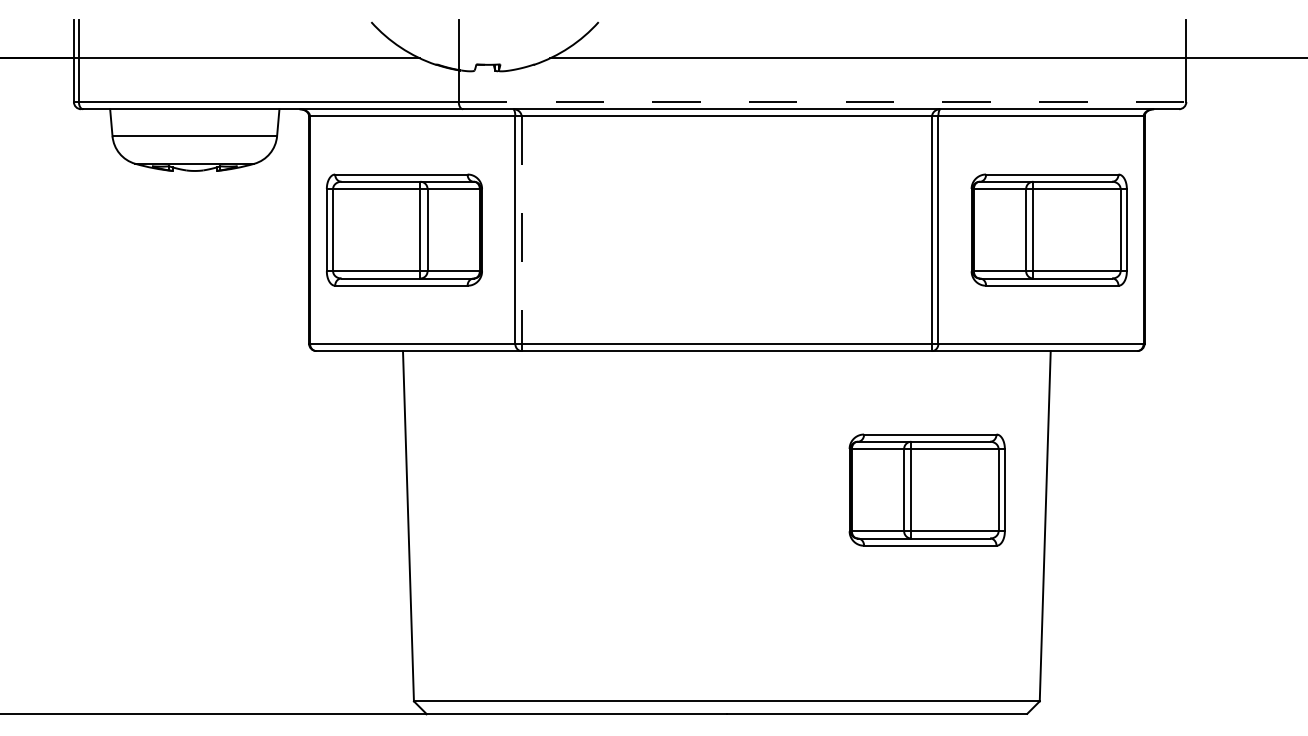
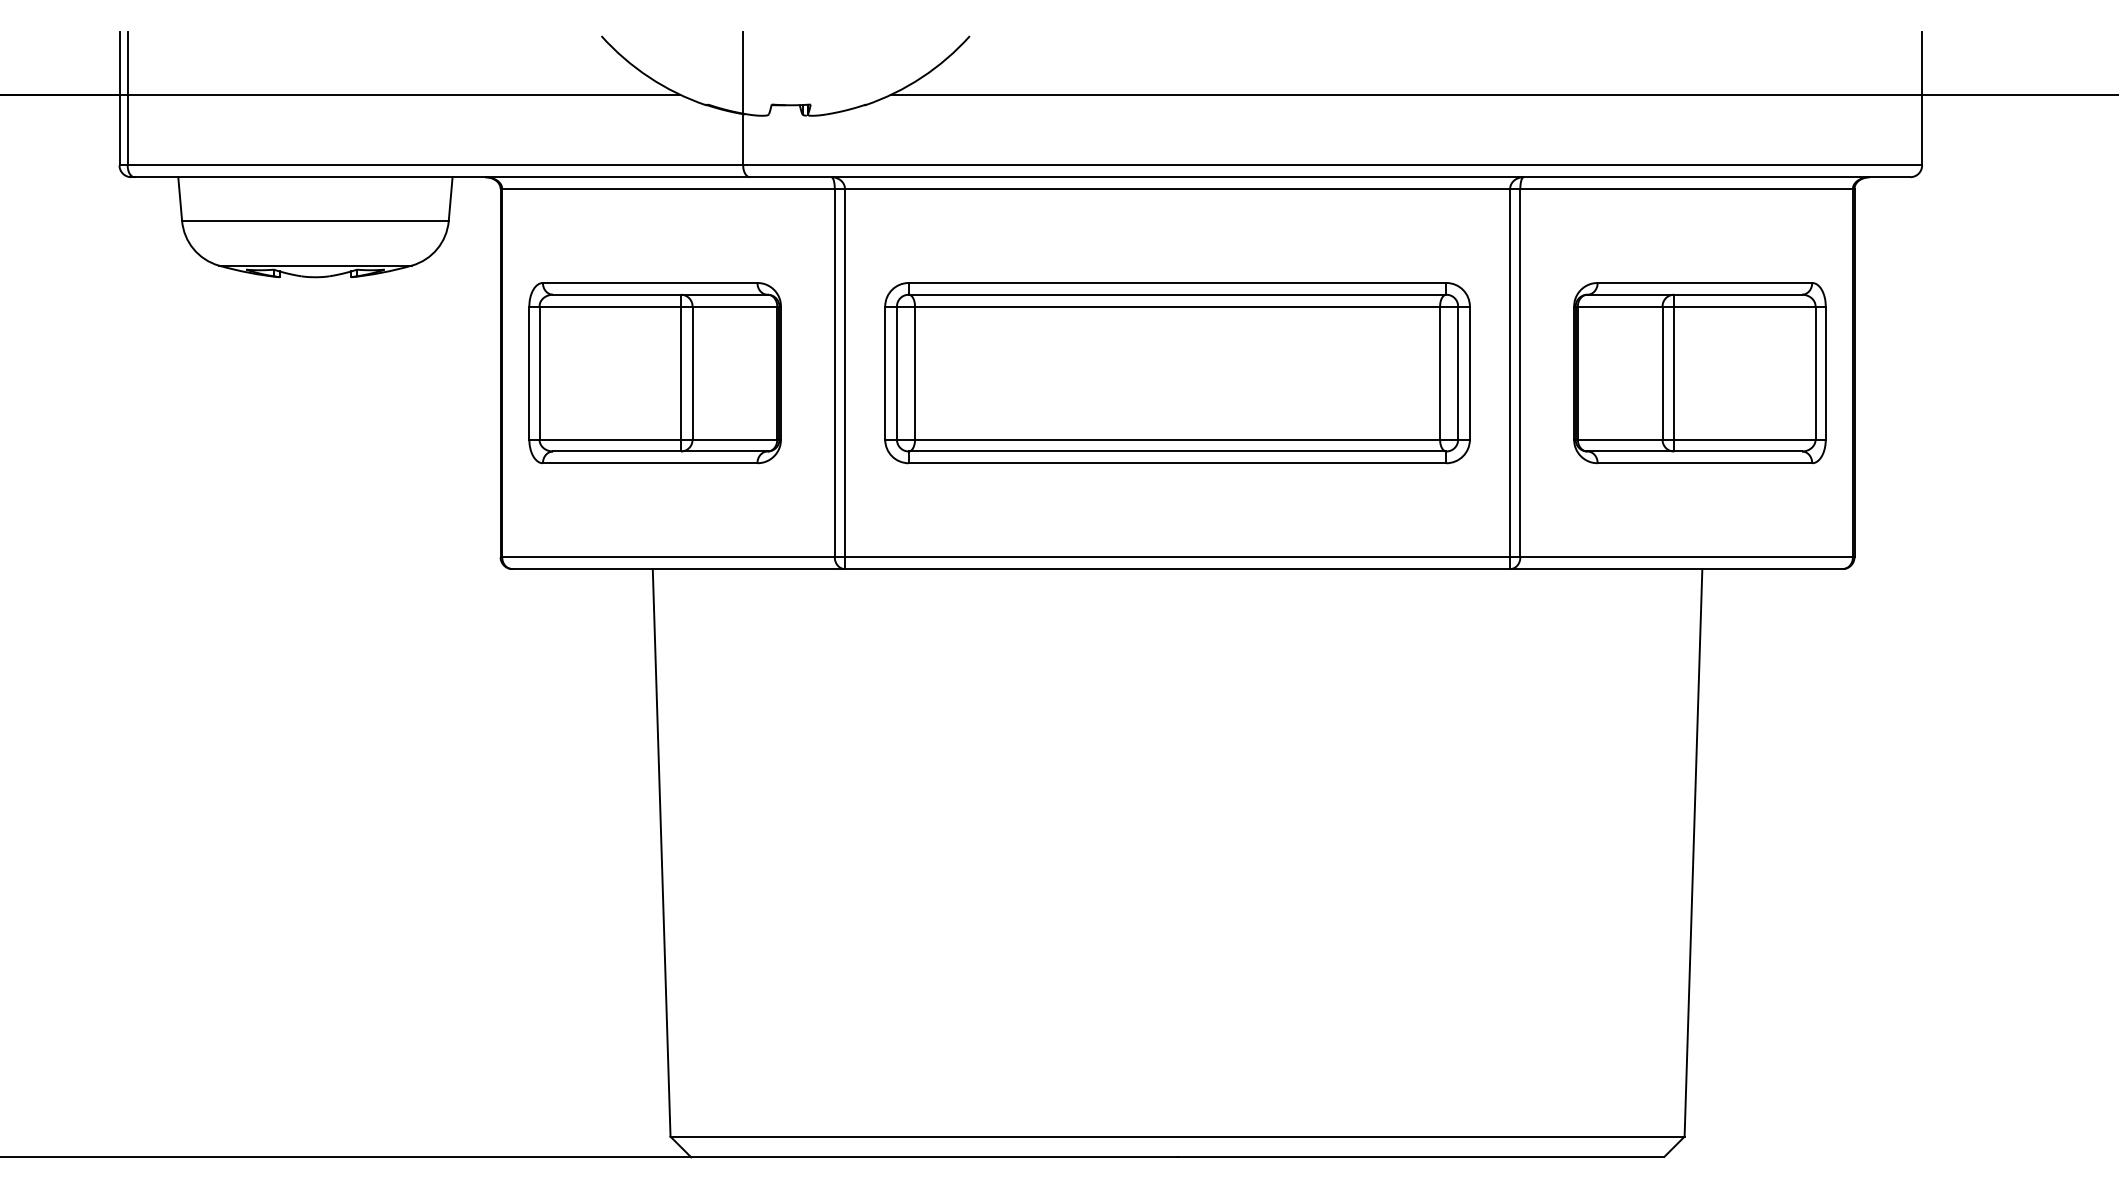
line: (822, 101) -> (1332, 164), dashed -> solid
part: (726, 229) -> (1176, 372), added
line: (521, 230) -> (844, 373), dashed -> solid
part: (926, 489) -> (1501, 793), removed

